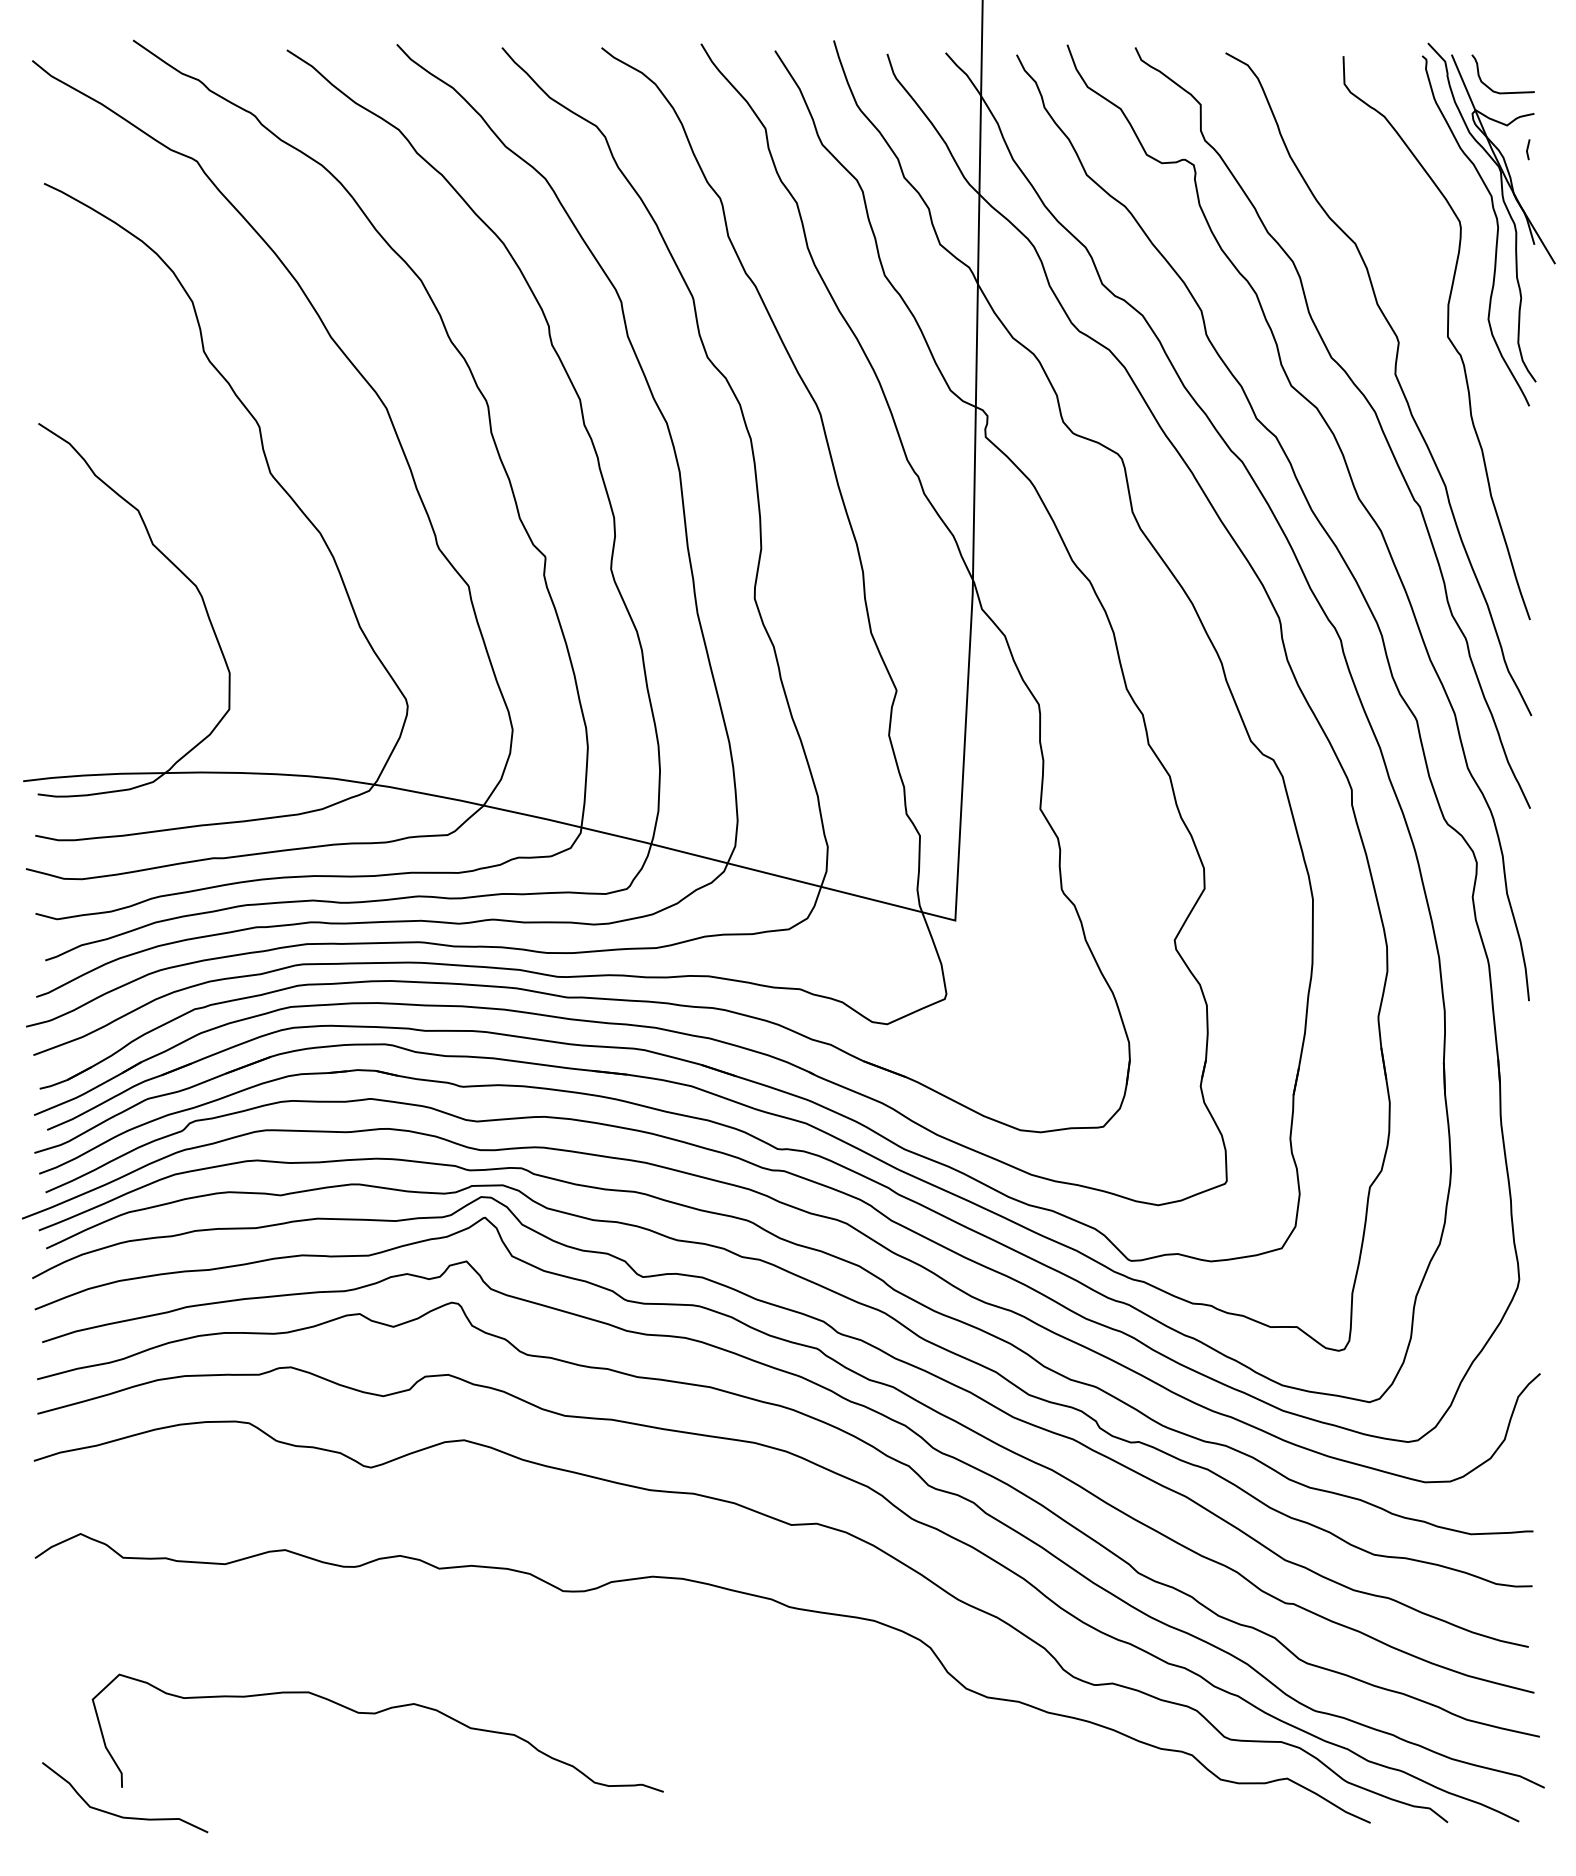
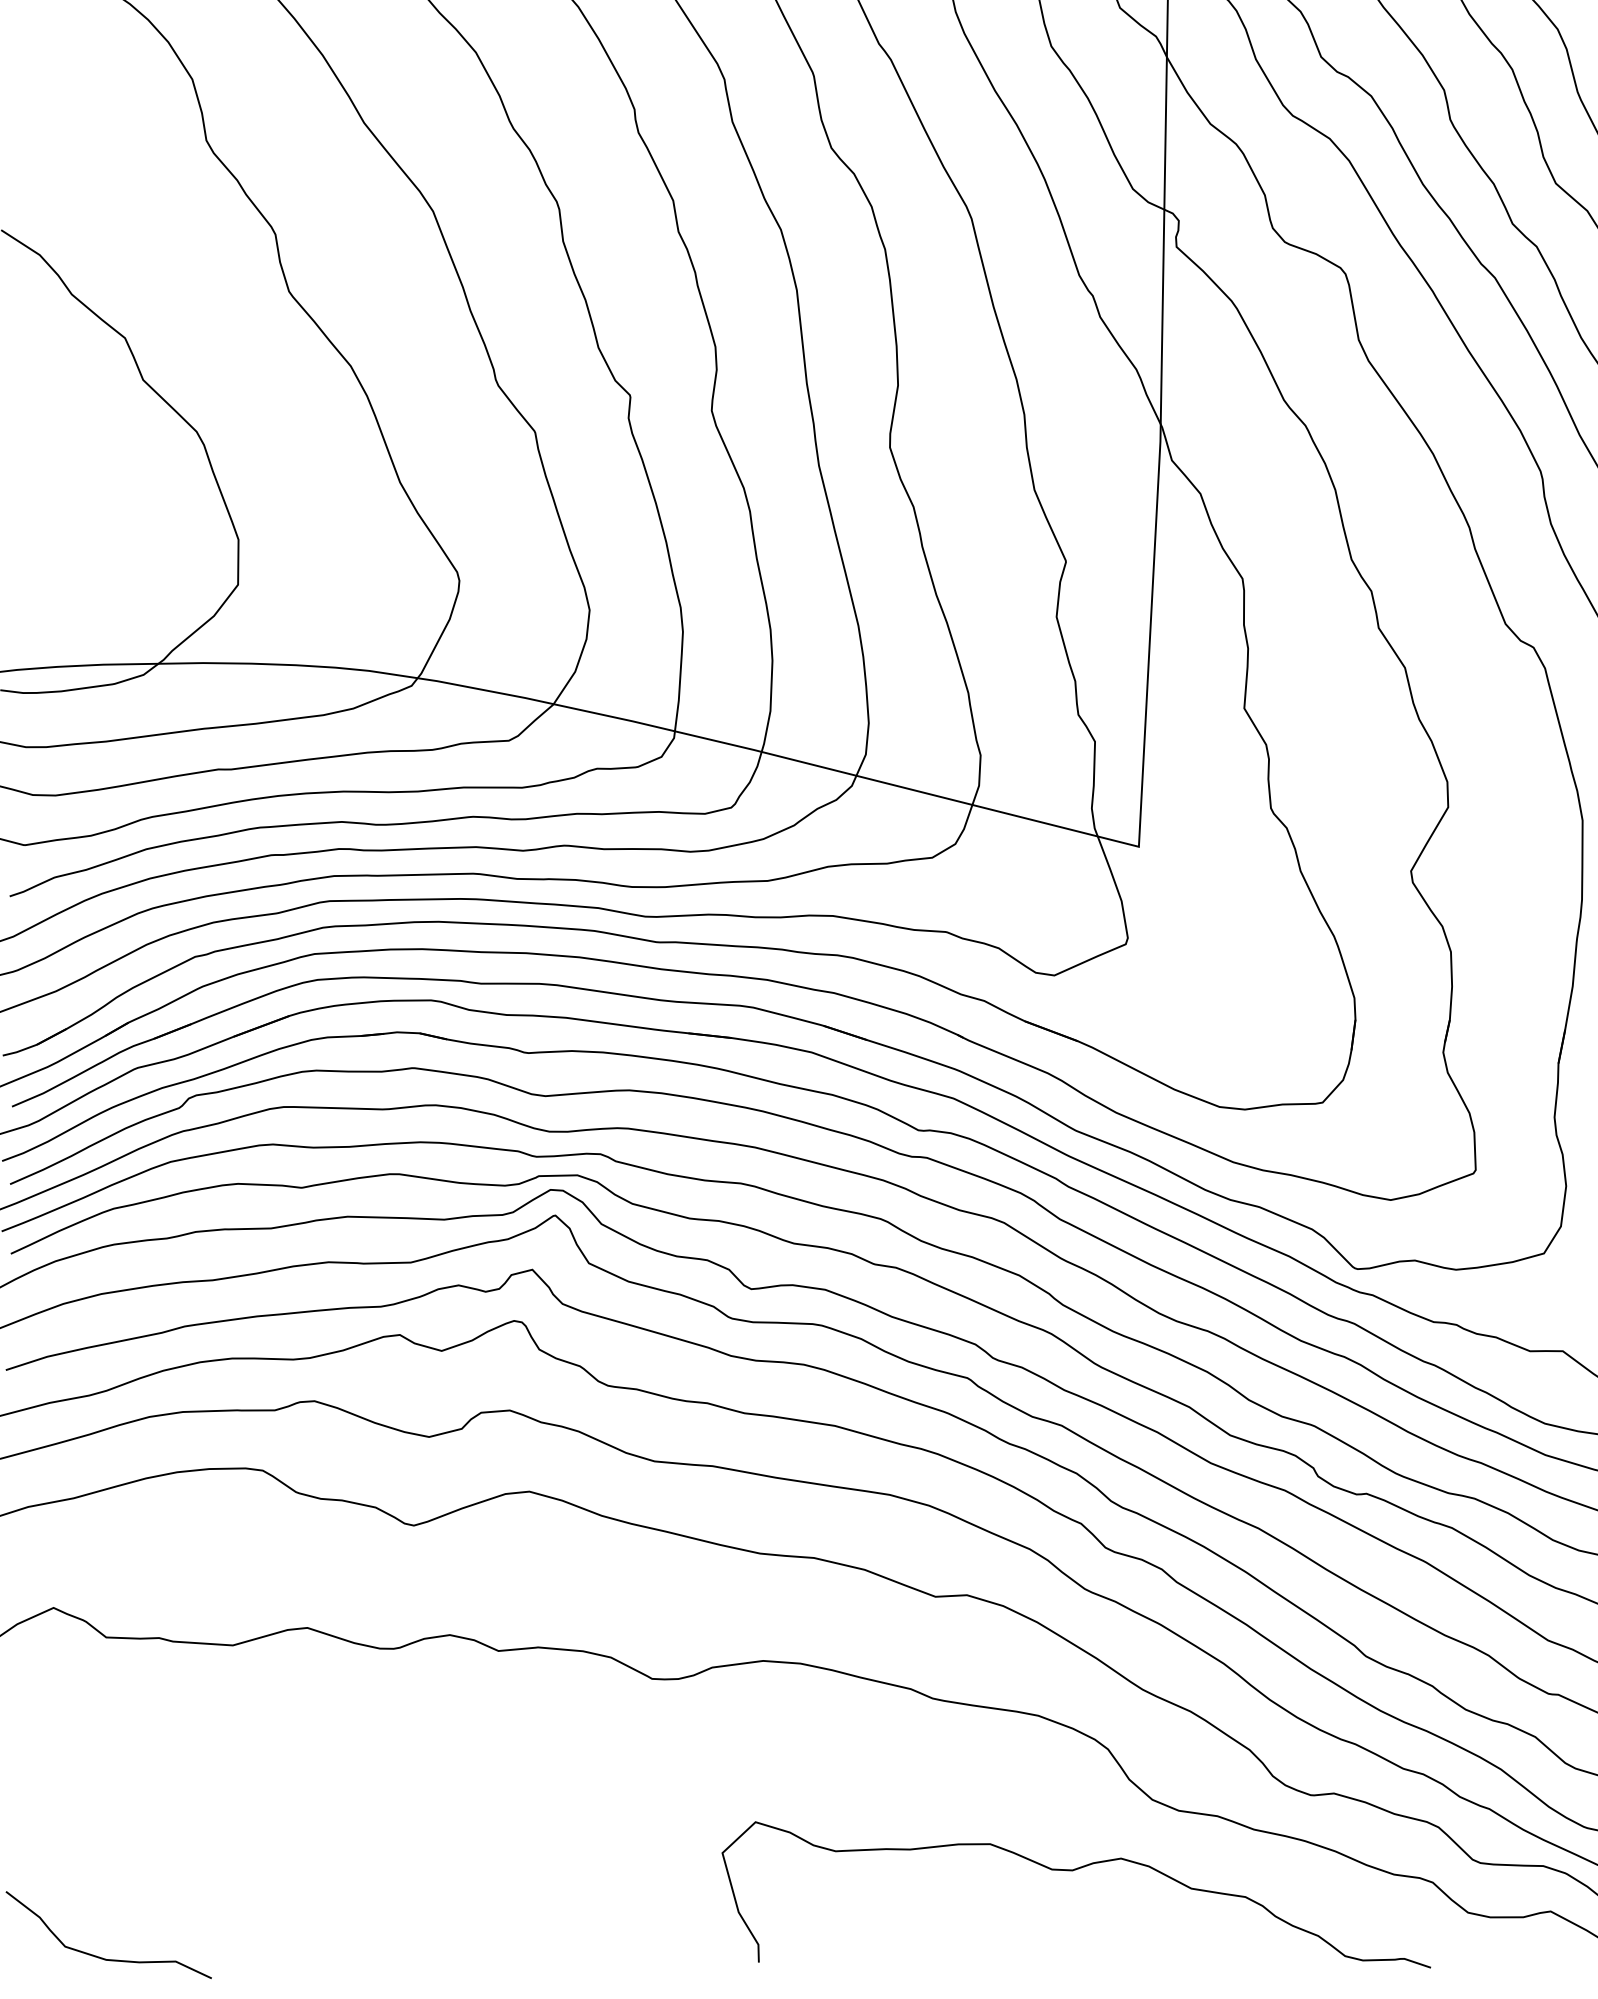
curve: (375, 1714) -> (1073, 1871), moved

